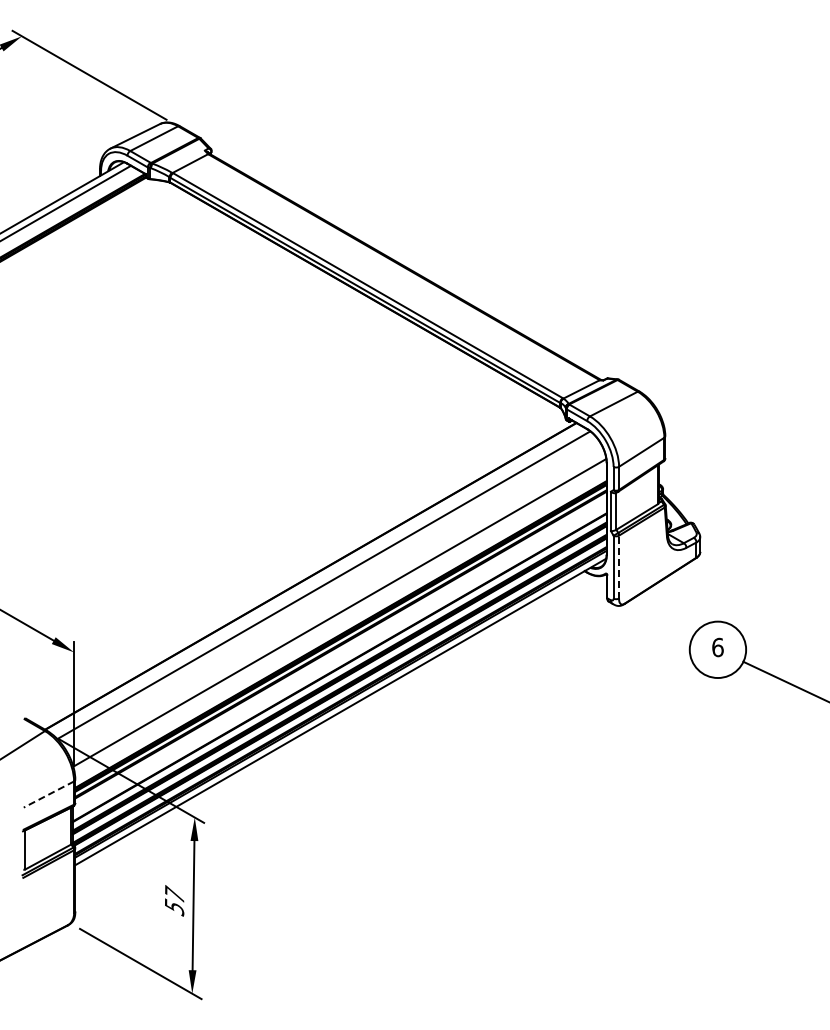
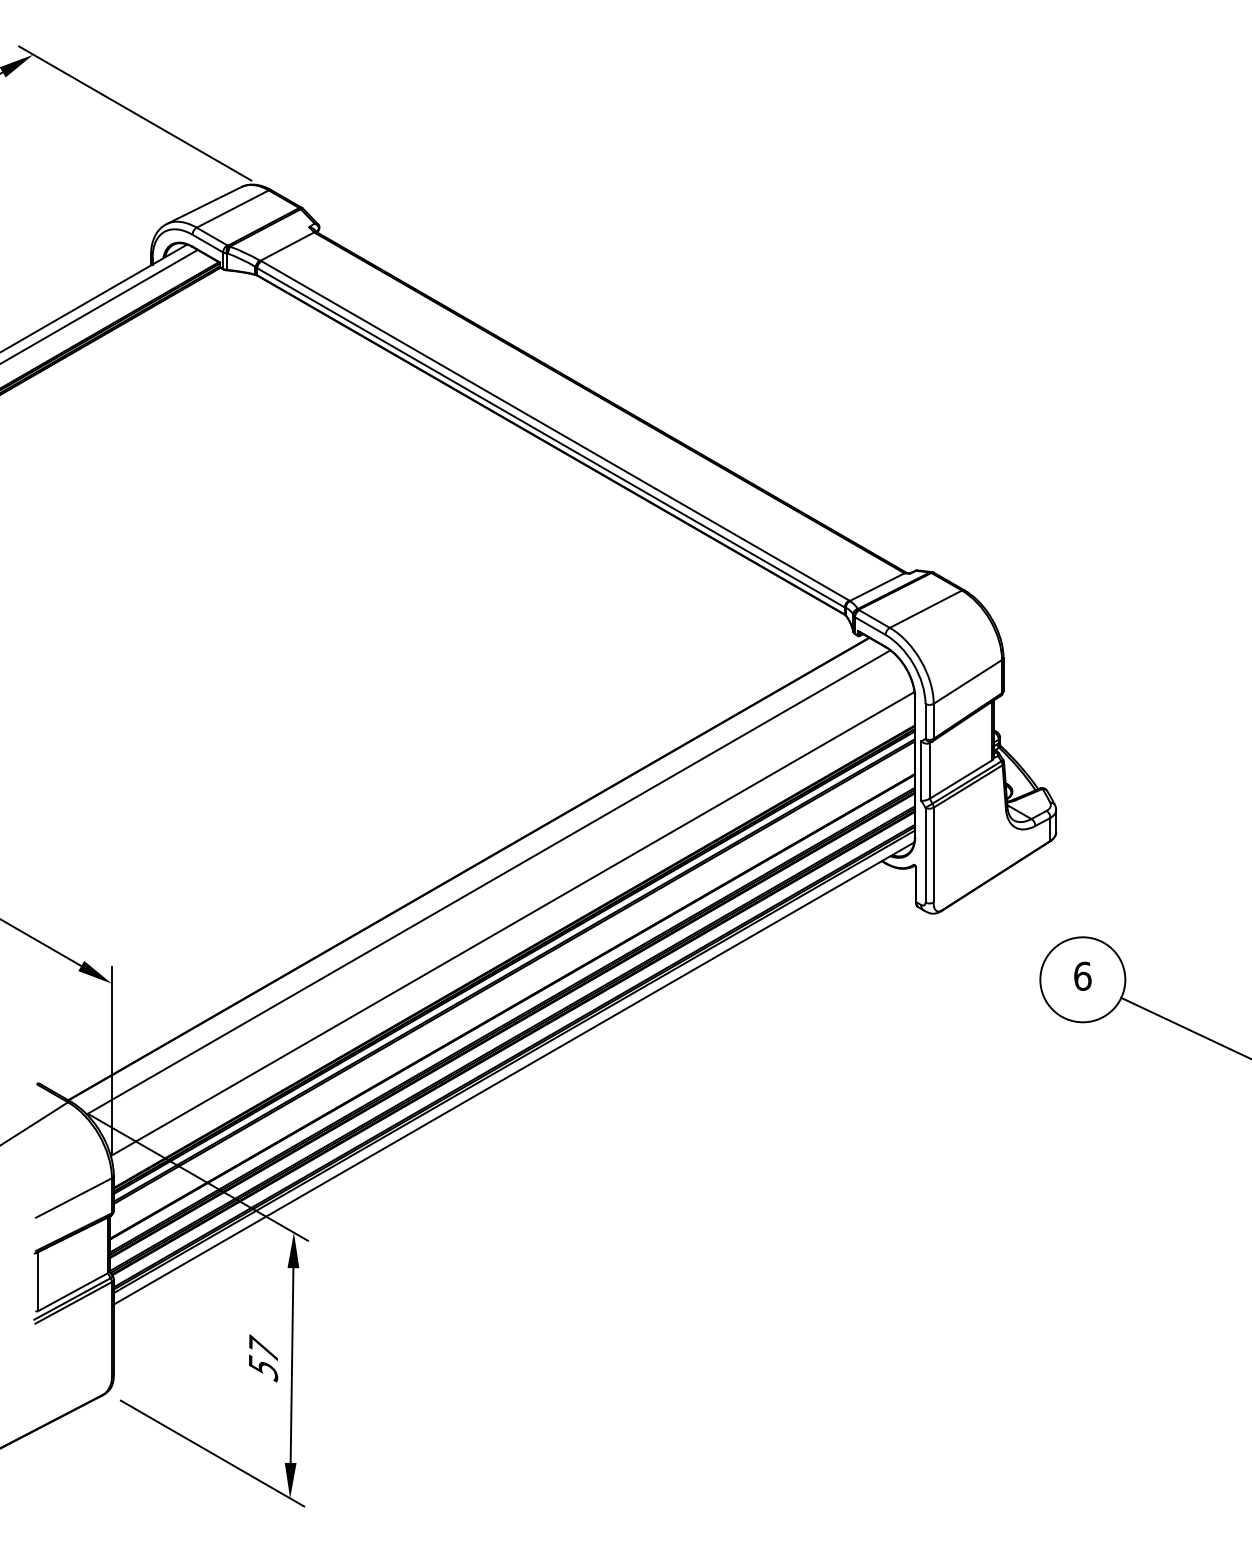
line: (619, 566) -> (934, 854), dashed -> solid
line: (48, 794) -> (73, 1197), dashed -> solid

